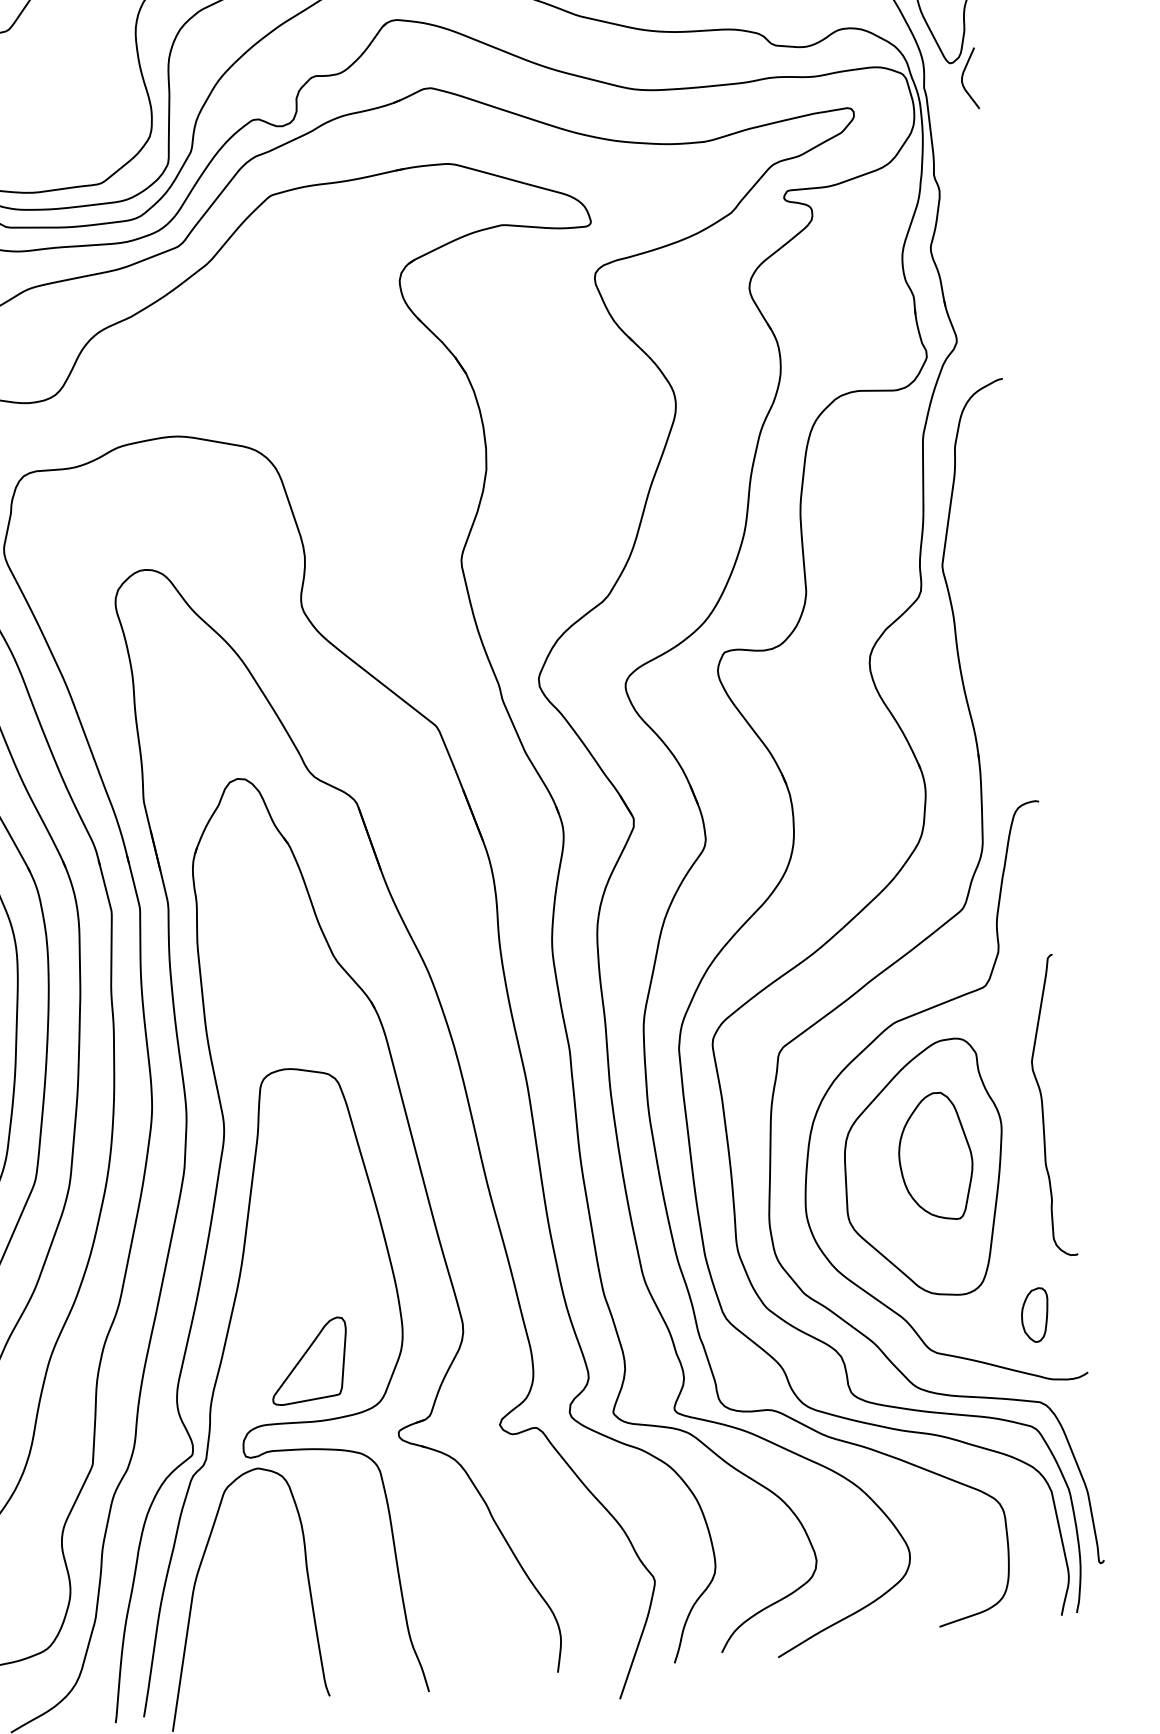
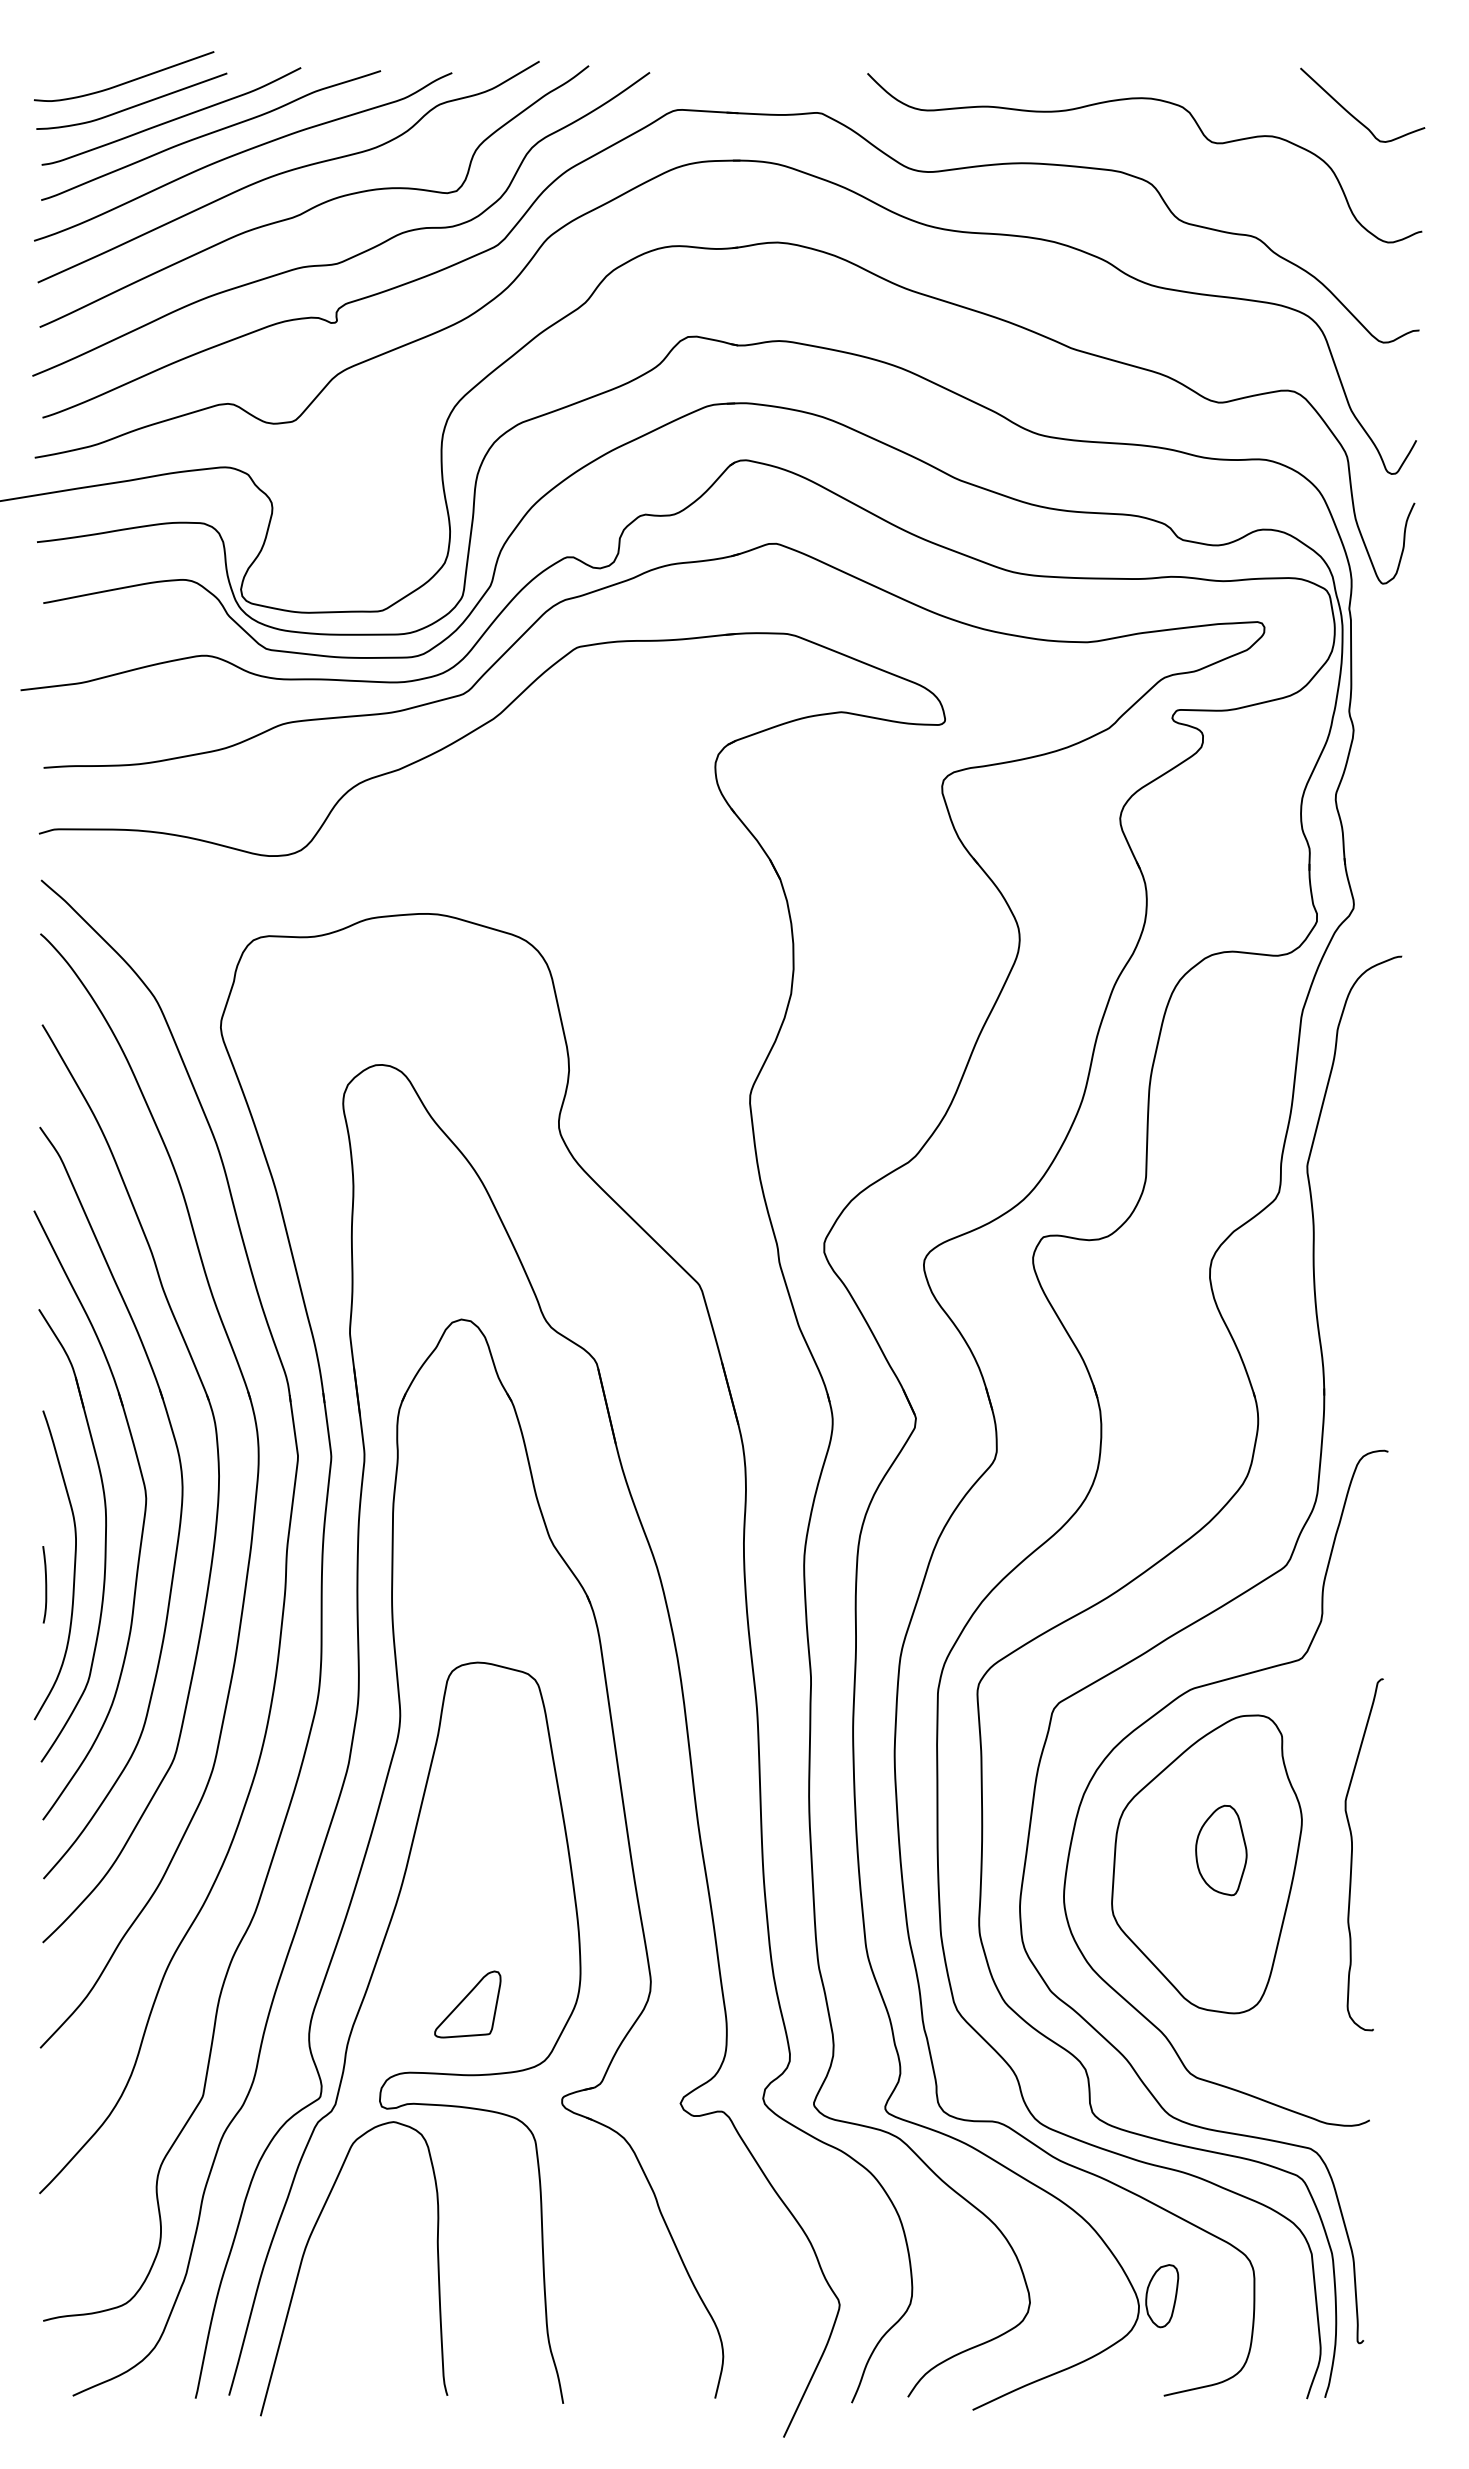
curve: (962, 79) -> (1395, 604), removed
curve: (1042, 1107) -> (1352, 1854), moved
part: (935, 1157) -> (1221, 1850), size x0.6
part: (1035, 1315) -> (1162, 2296), moved
part: (308, 1361) -> (467, 2004), size x0.7

